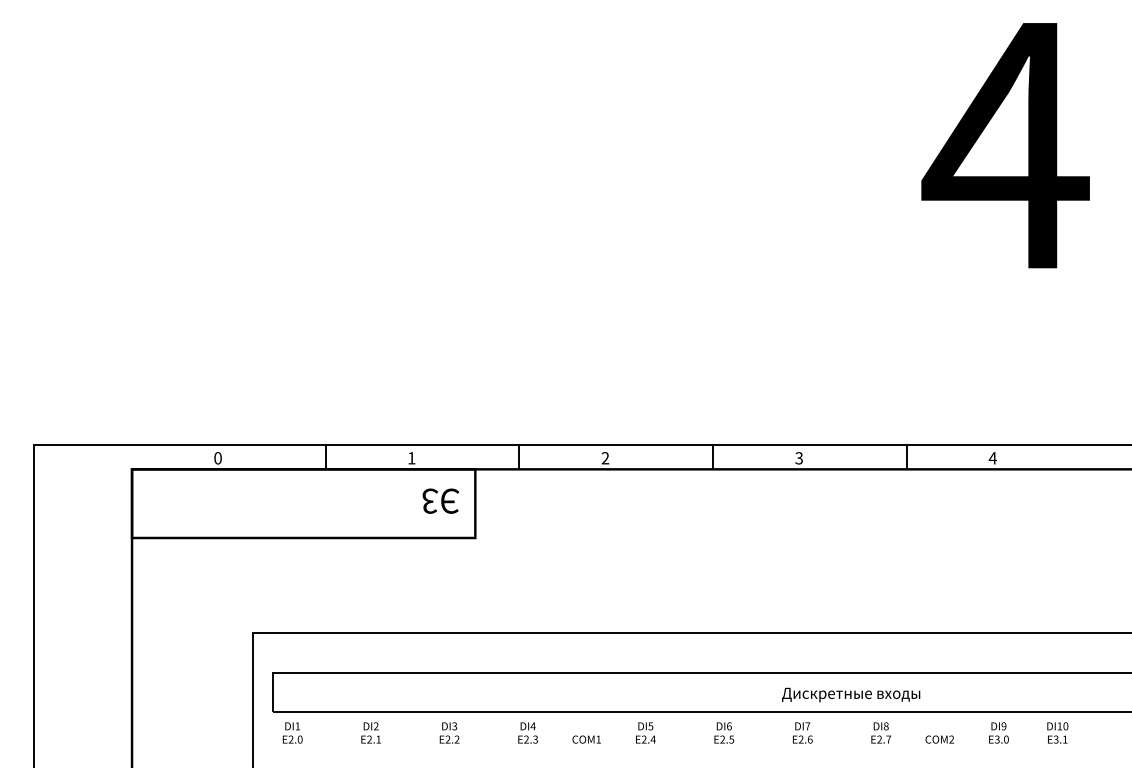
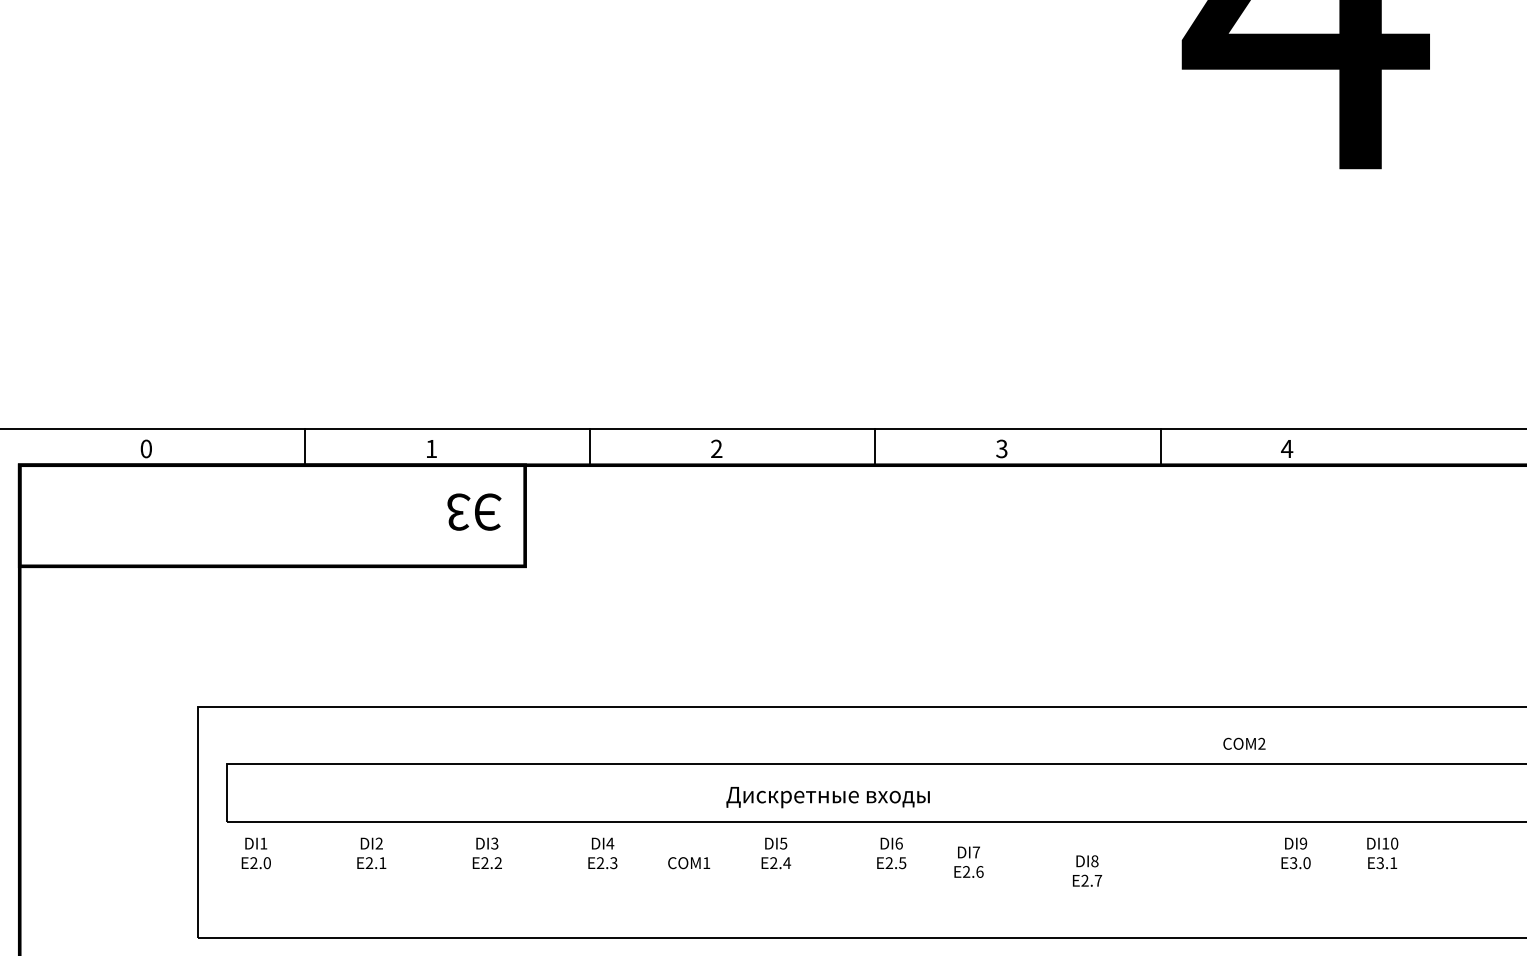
text: (851, 694) -> (828, 796), moved
text: (802, 732) -> (968, 861), moved
text: (880, 732) -> (1086, 870), moved
text: (939, 739) -> (1243, 743), moved

